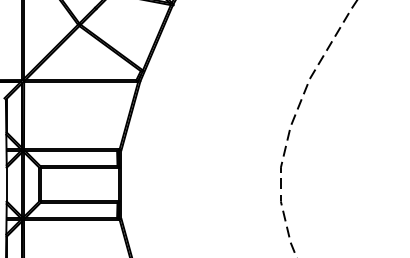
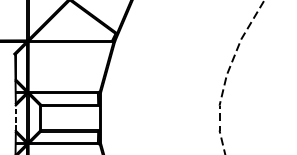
line: (6, 184) -> (15, 118), solid -> dashed

